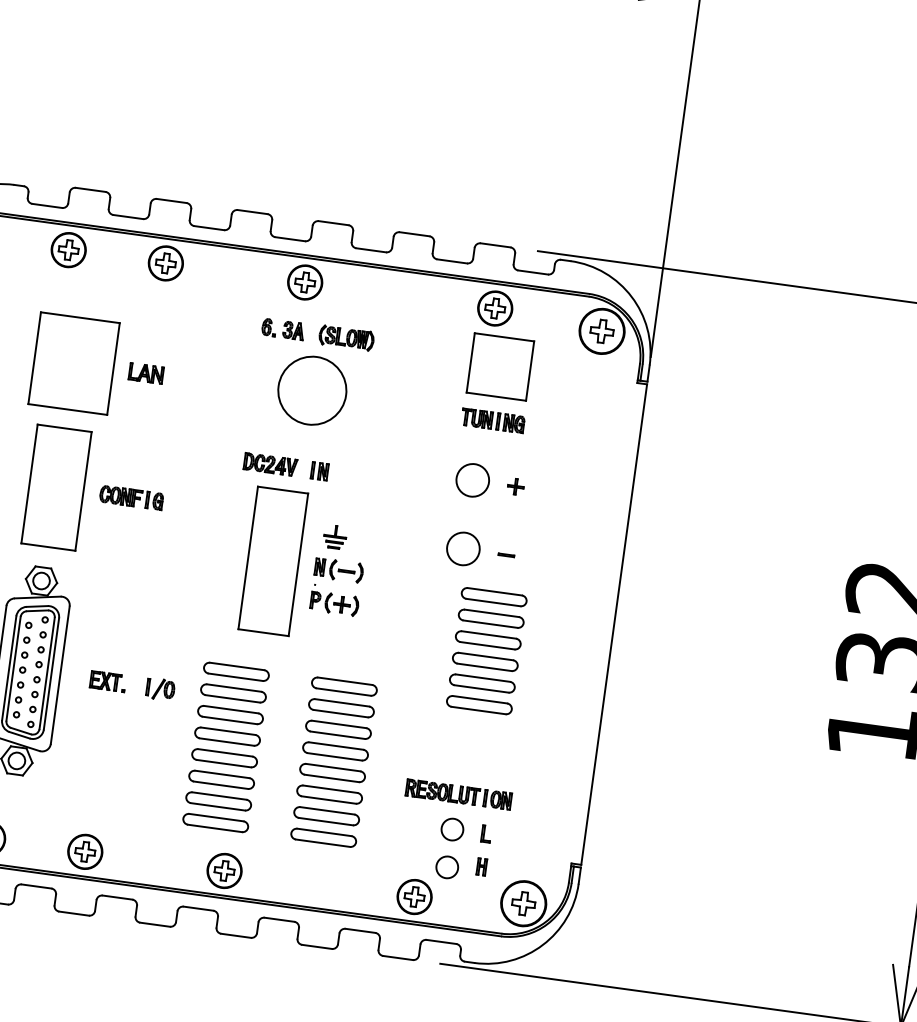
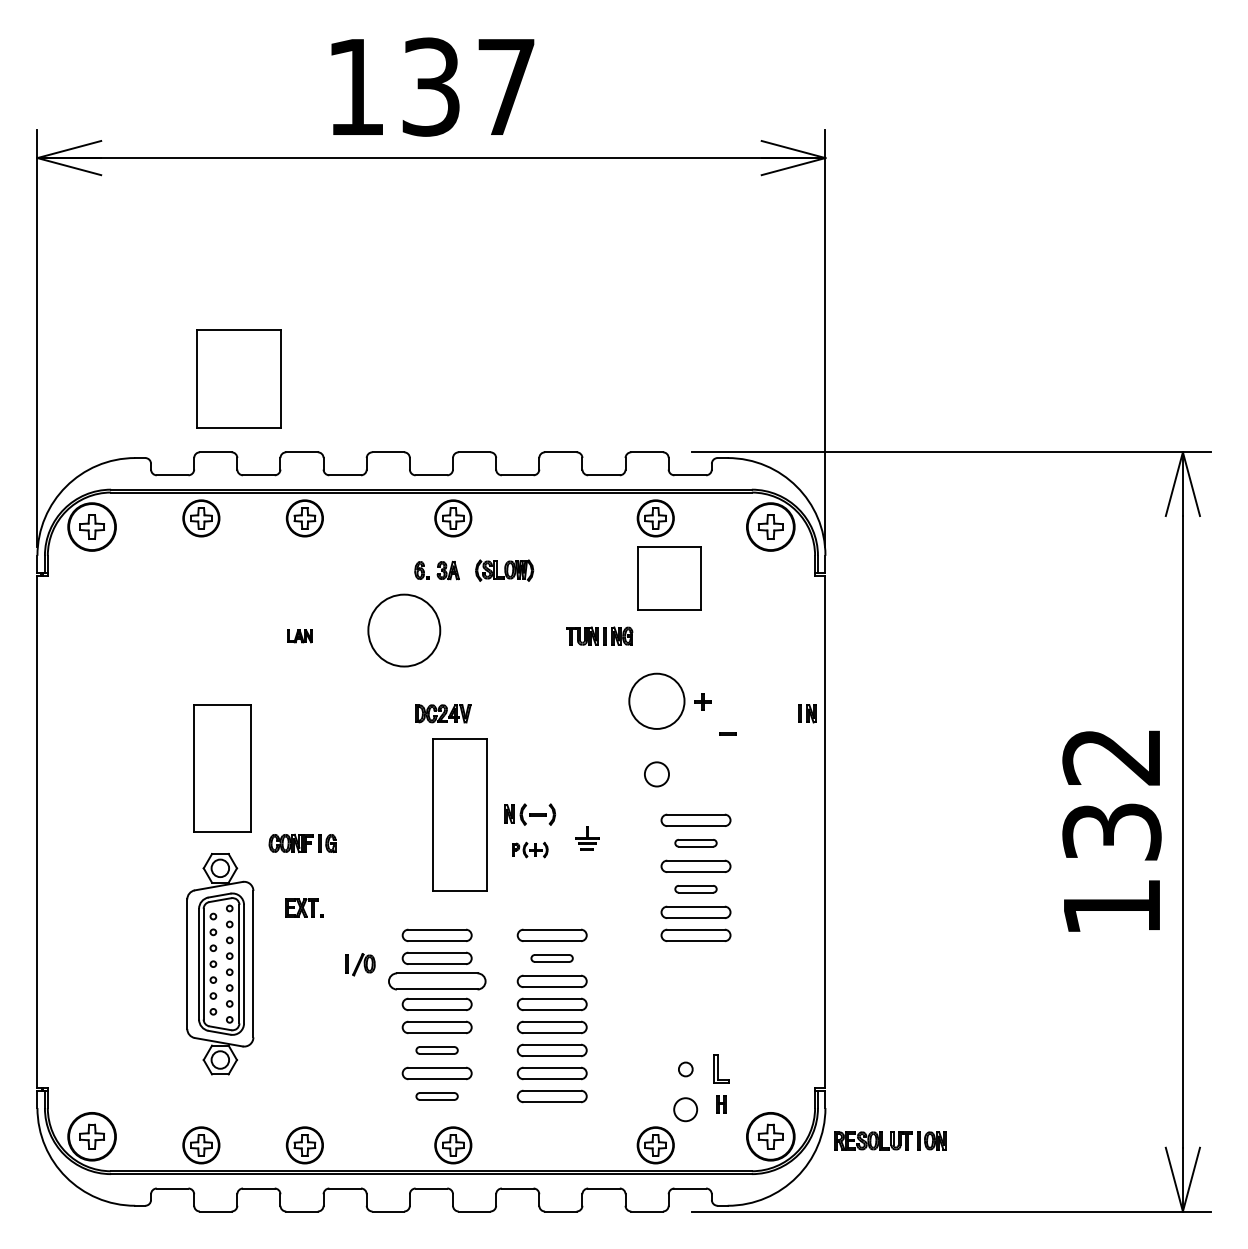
part: (73, 362) -> (238, 378), moved
part: (145, 372) -> (299, 635), size x0.7
circle: (312, 390) -> (404, 630), moved
part: (493, 420) -> (599, 635), moved
part: (319, 471) -> (807, 713), moved
circle: (472, 480) -> (656, 701), size x1.6
part: (131, 497) -> (302, 843), moved
part: (335, 537) -> (587, 838), moved
circle: (462, 548) -> (656, 774), size x0.7
line: (506, 554) -> (727, 733), moved
part: (335, 603) -> (530, 849), size x0.7
part: (490, 617) -> (695, 842), size x0.6
part: (484, 661) -> (695, 888), size x0.6
part: (108, 681) -> (304, 907), moved
part: (340, 708) -> (551, 958), size x0.6
part: (229, 715) -> (436, 981), size x1.4
part: (221, 779) -> (436, 1050), size x0.6
part: (459, 794) -> (890, 1140), moved
part: (215, 822) -> (436, 1096), size x0.6
circle: (452, 829) -> (685, 1069), size x0.6
part: (486, 834) -> (721, 1069), size x1.6

